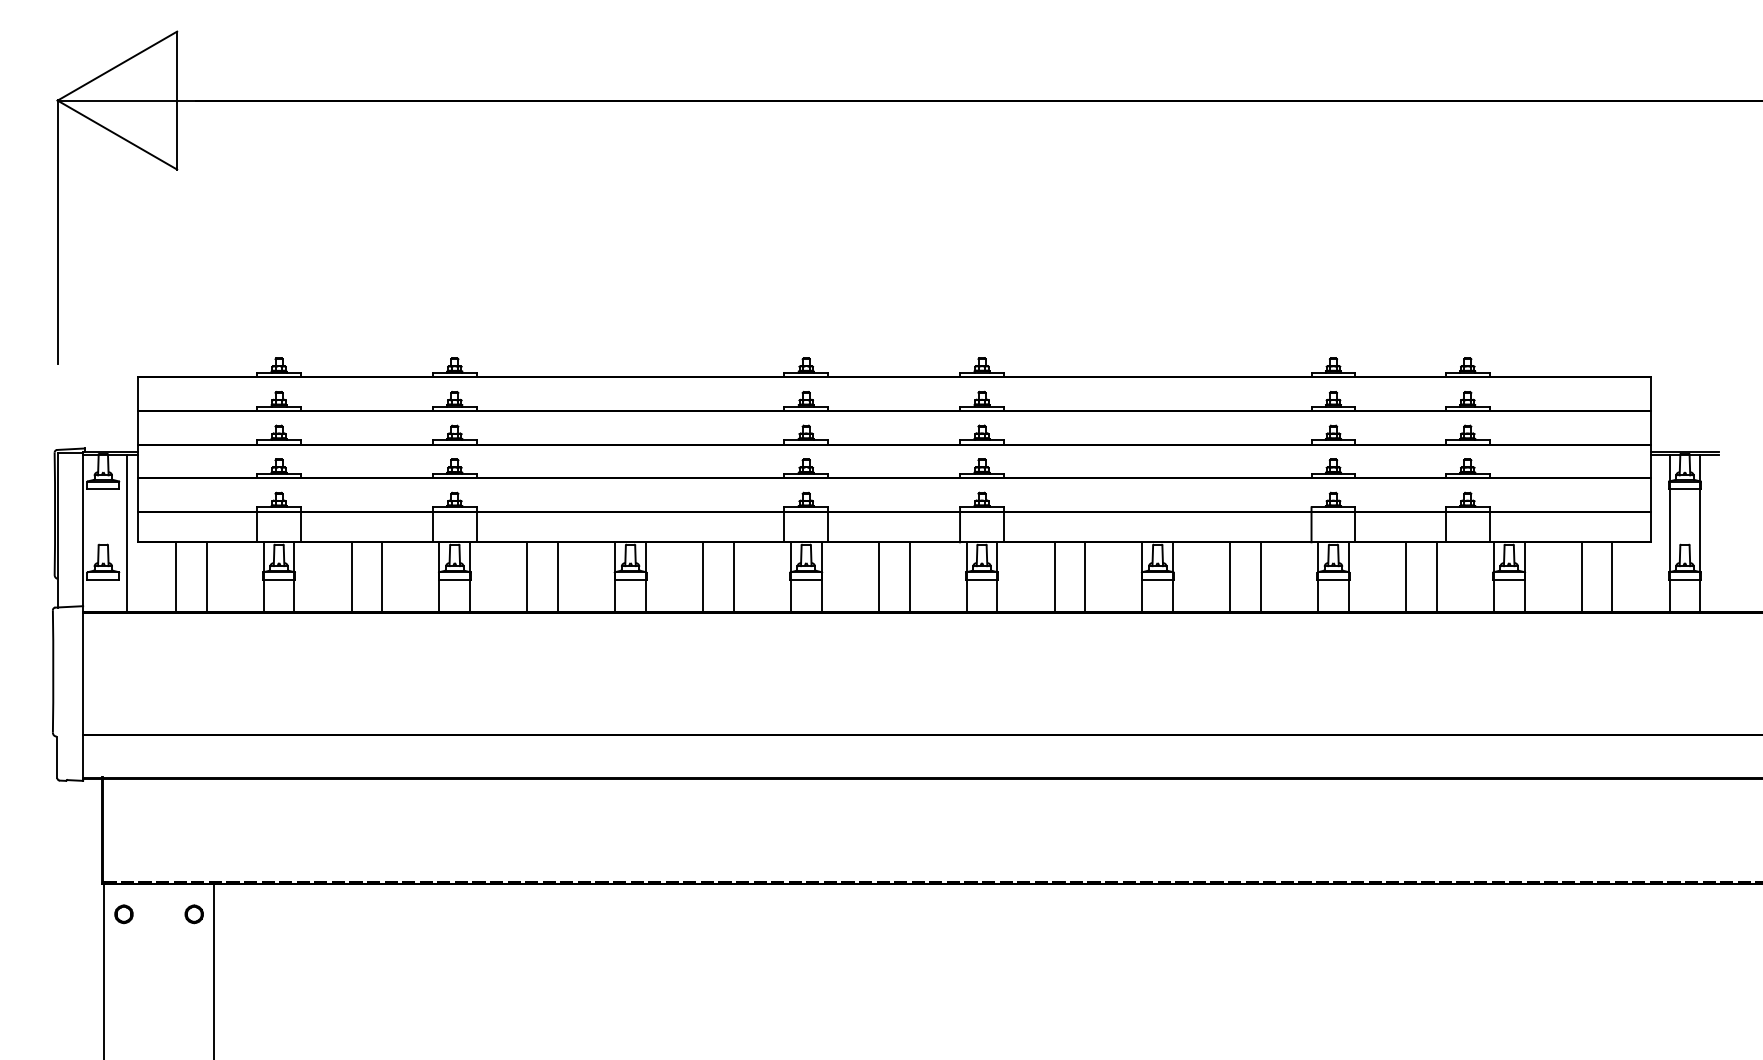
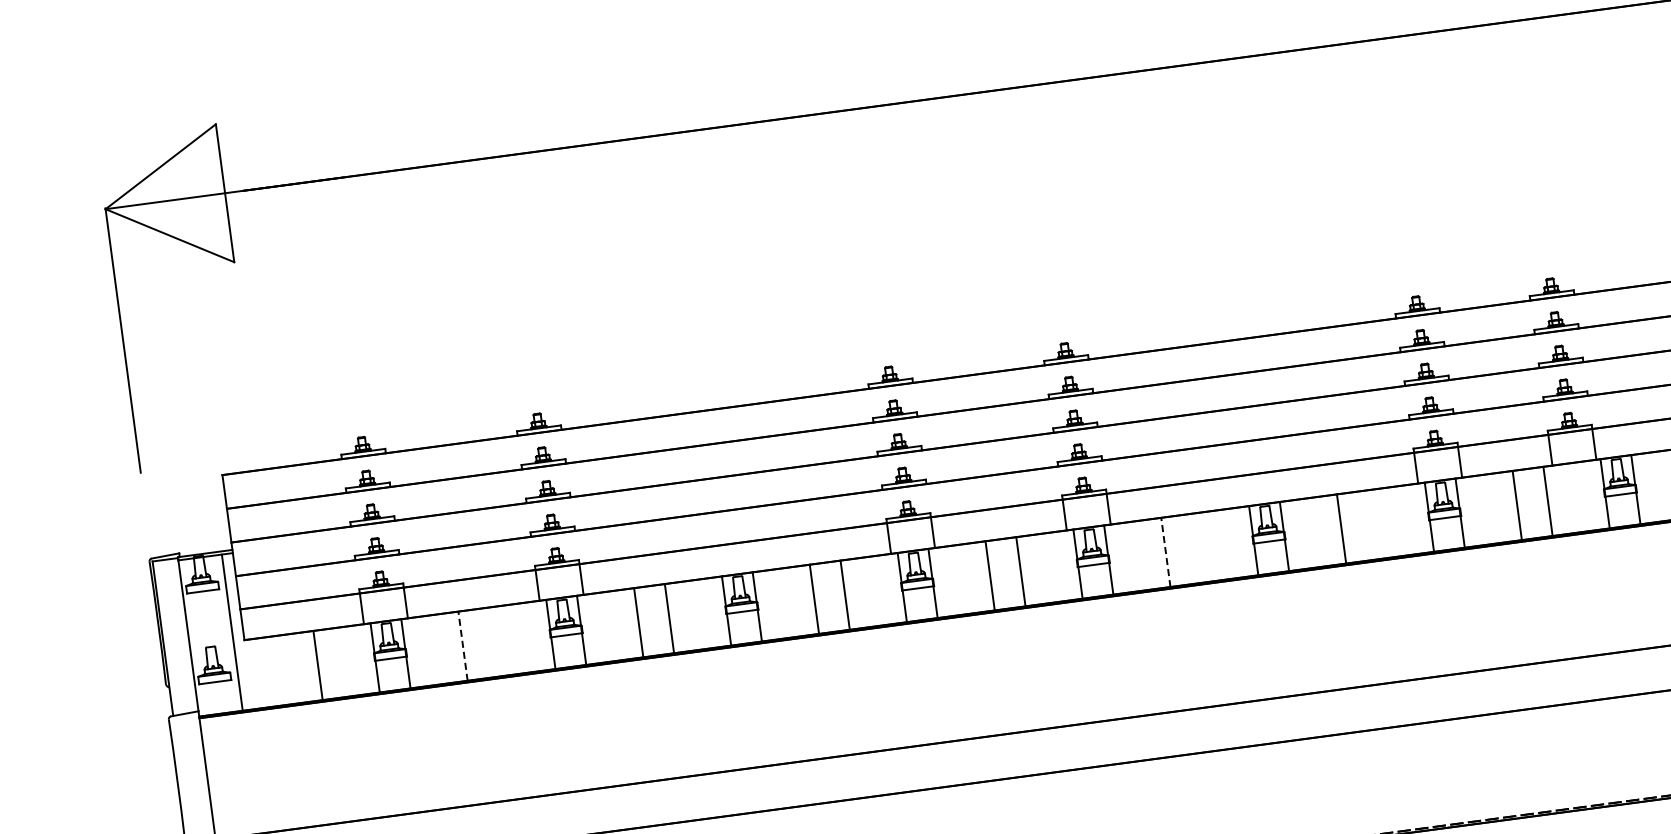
line: (175, 576) -> (286, 669), removed
line: (351, 576) -> (462, 645), solid -> dashed
line: (382, 576) -> (493, 641), removed
line: (1054, 576) -> (1165, 552), solid -> dashed
line: (1085, 576) -> (1196, 547), removed
line: (1261, 576) -> (1372, 524), removed

